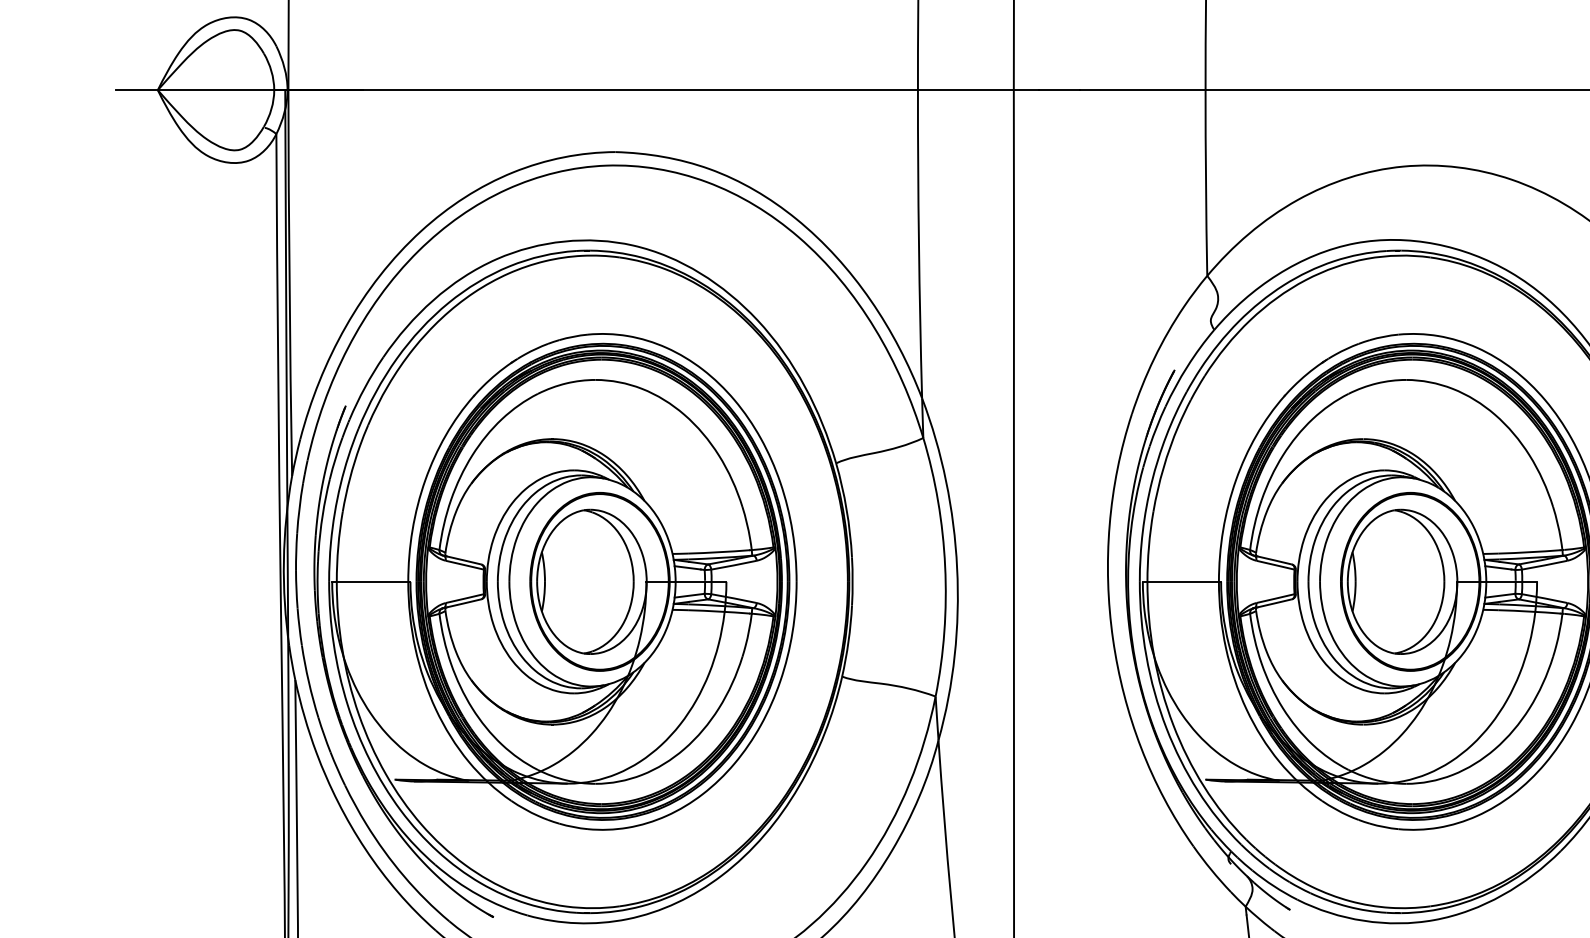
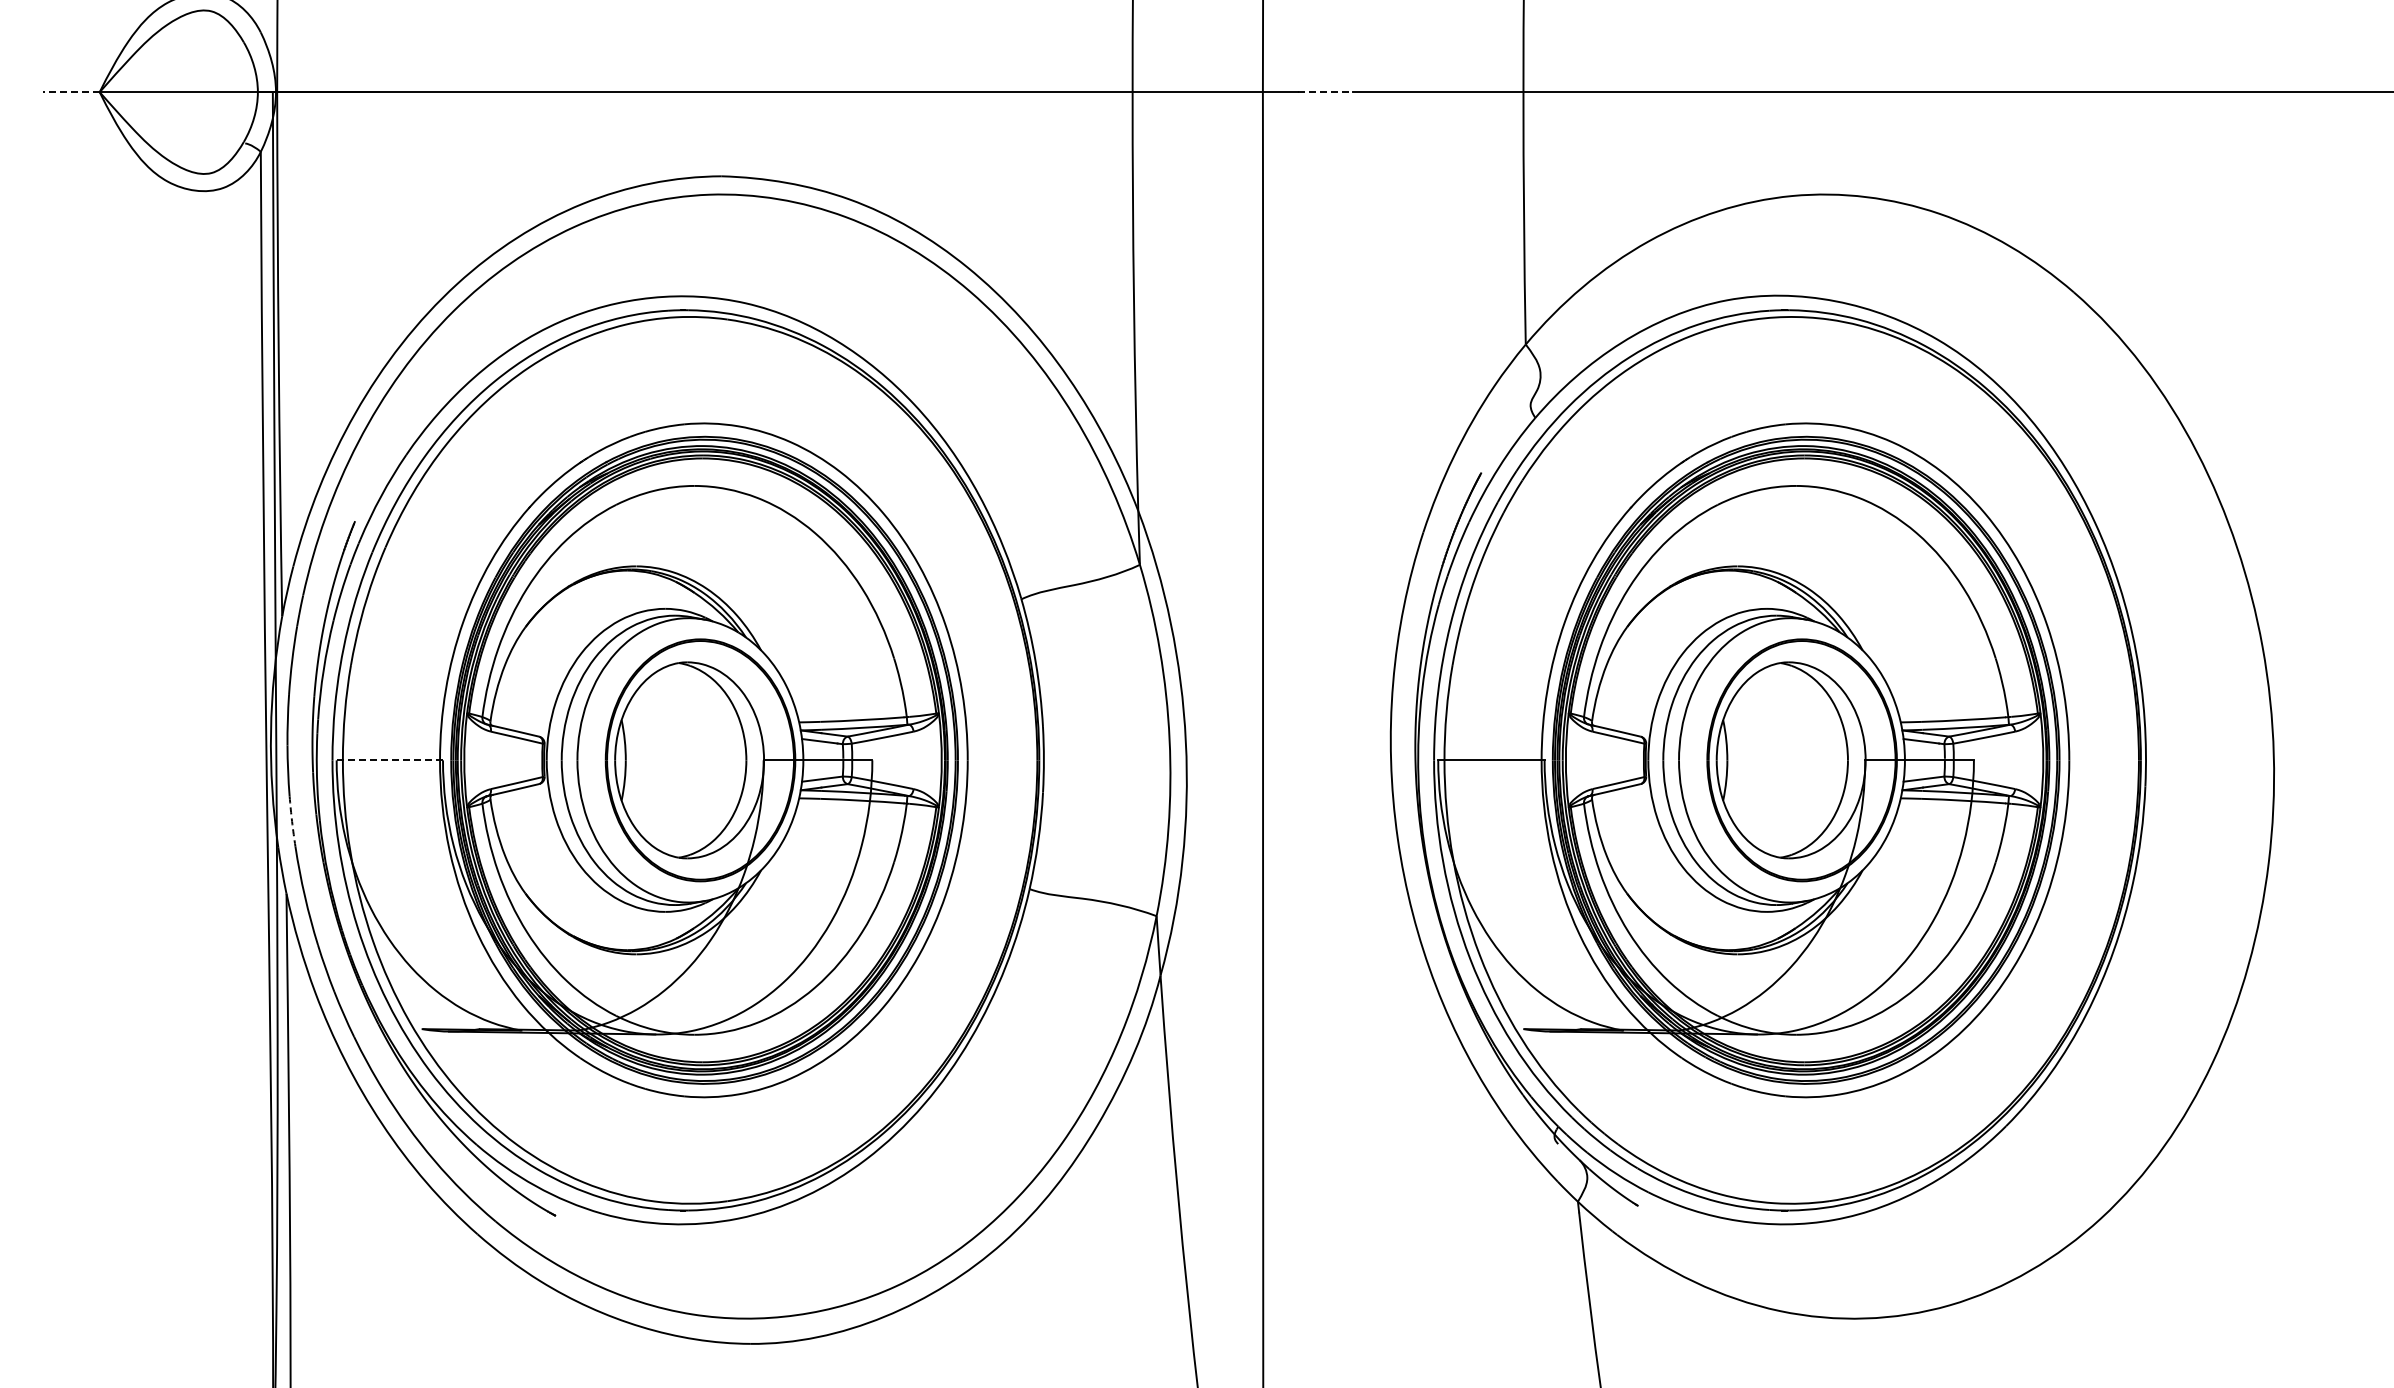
line: (137, 90) -> (71, 92), solid -> dashed
line: (1059, 90) -> (1325, 92), solid -> dashed
line: (371, 581) -> (389, 760), solid -> dashed
arc: (299, 626) -> (292, 821), solid -> dashed

